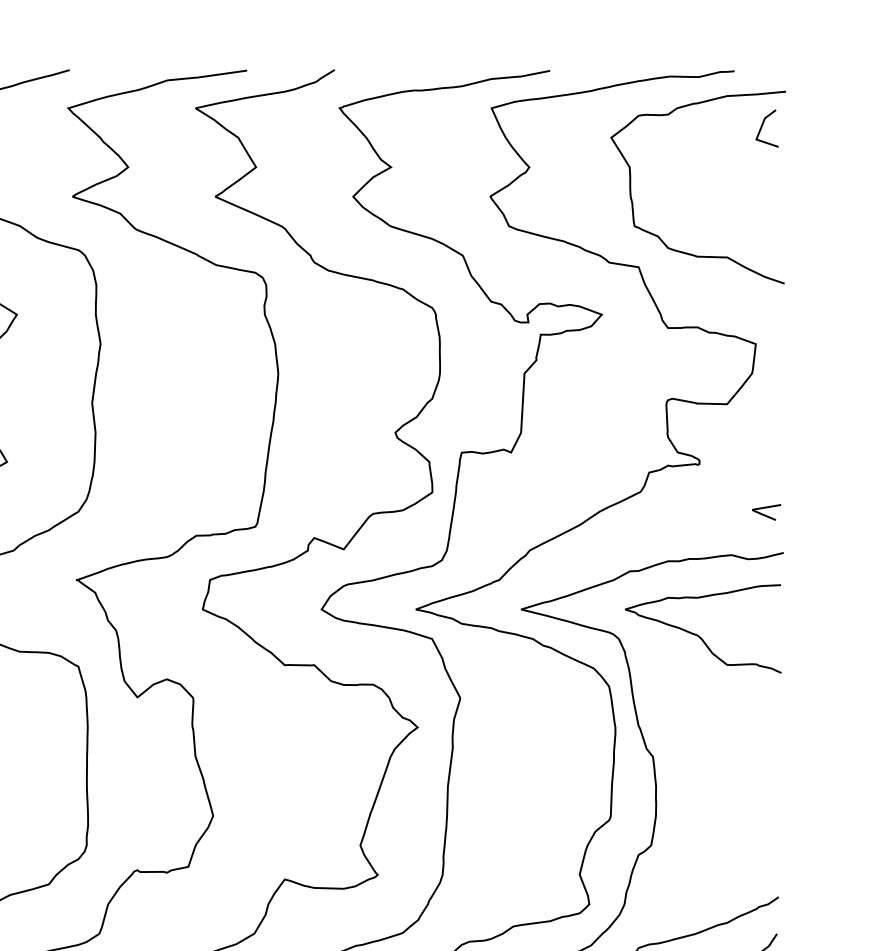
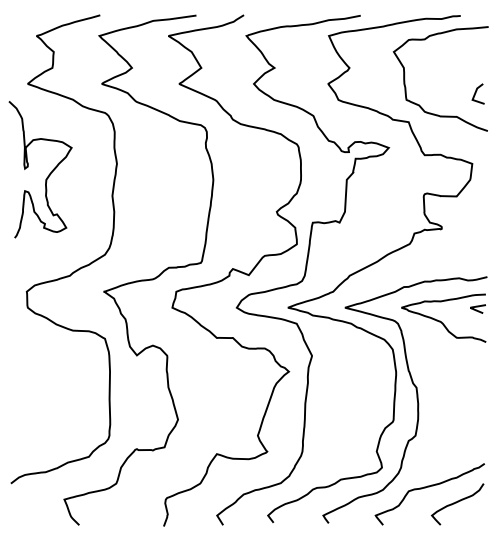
curve: (763, 127) -> (476, 93), moved
curve: (765, 509) -> (477, 307), moved

